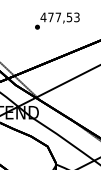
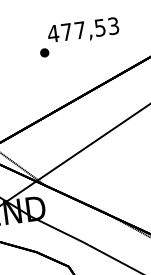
text: (57, 20) -> (79, 36), moved

